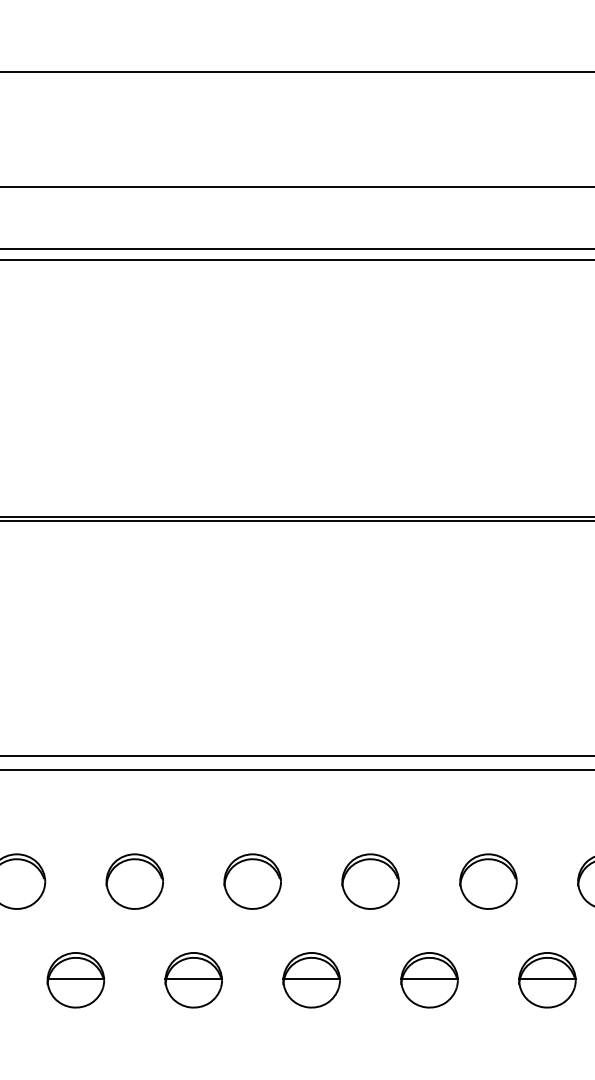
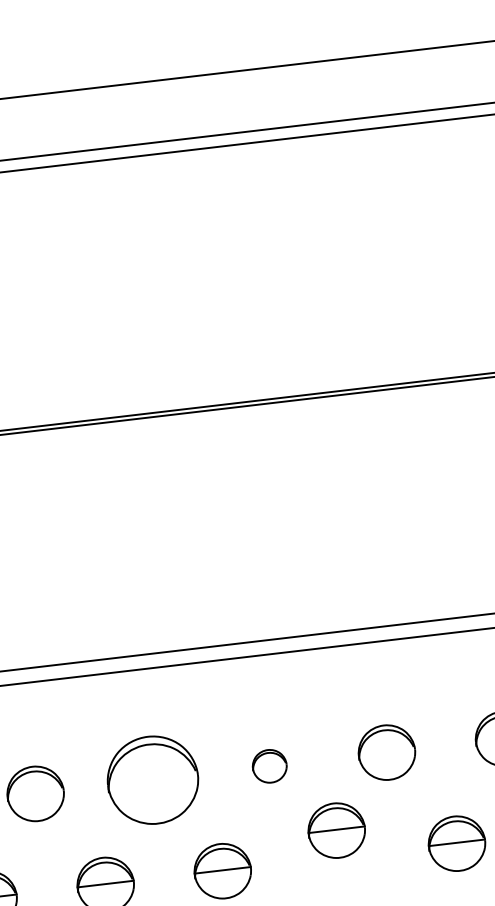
part: (134, 881) -> (152, 780), size x1.6
part: (252, 881) -> (269, 766), size x0.6
part: (311, 980) -> (336, 830), moved

